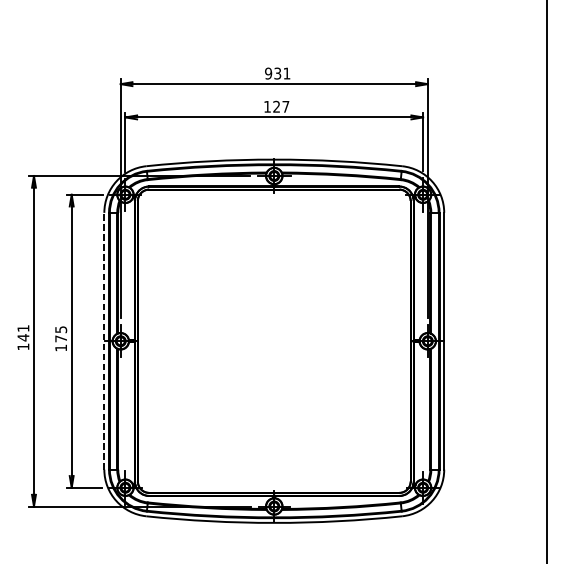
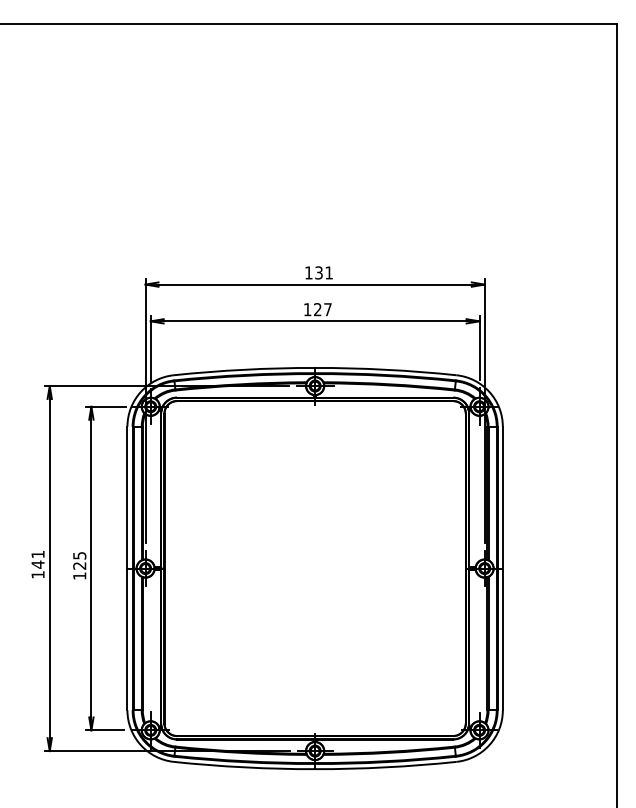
text: (268, 73) -> (308, 272), 931 -> 131
text: (60, 338) -> (79, 565), 175 -> 125
line: (104, 341) -> (127, 568), dashed -> solid

